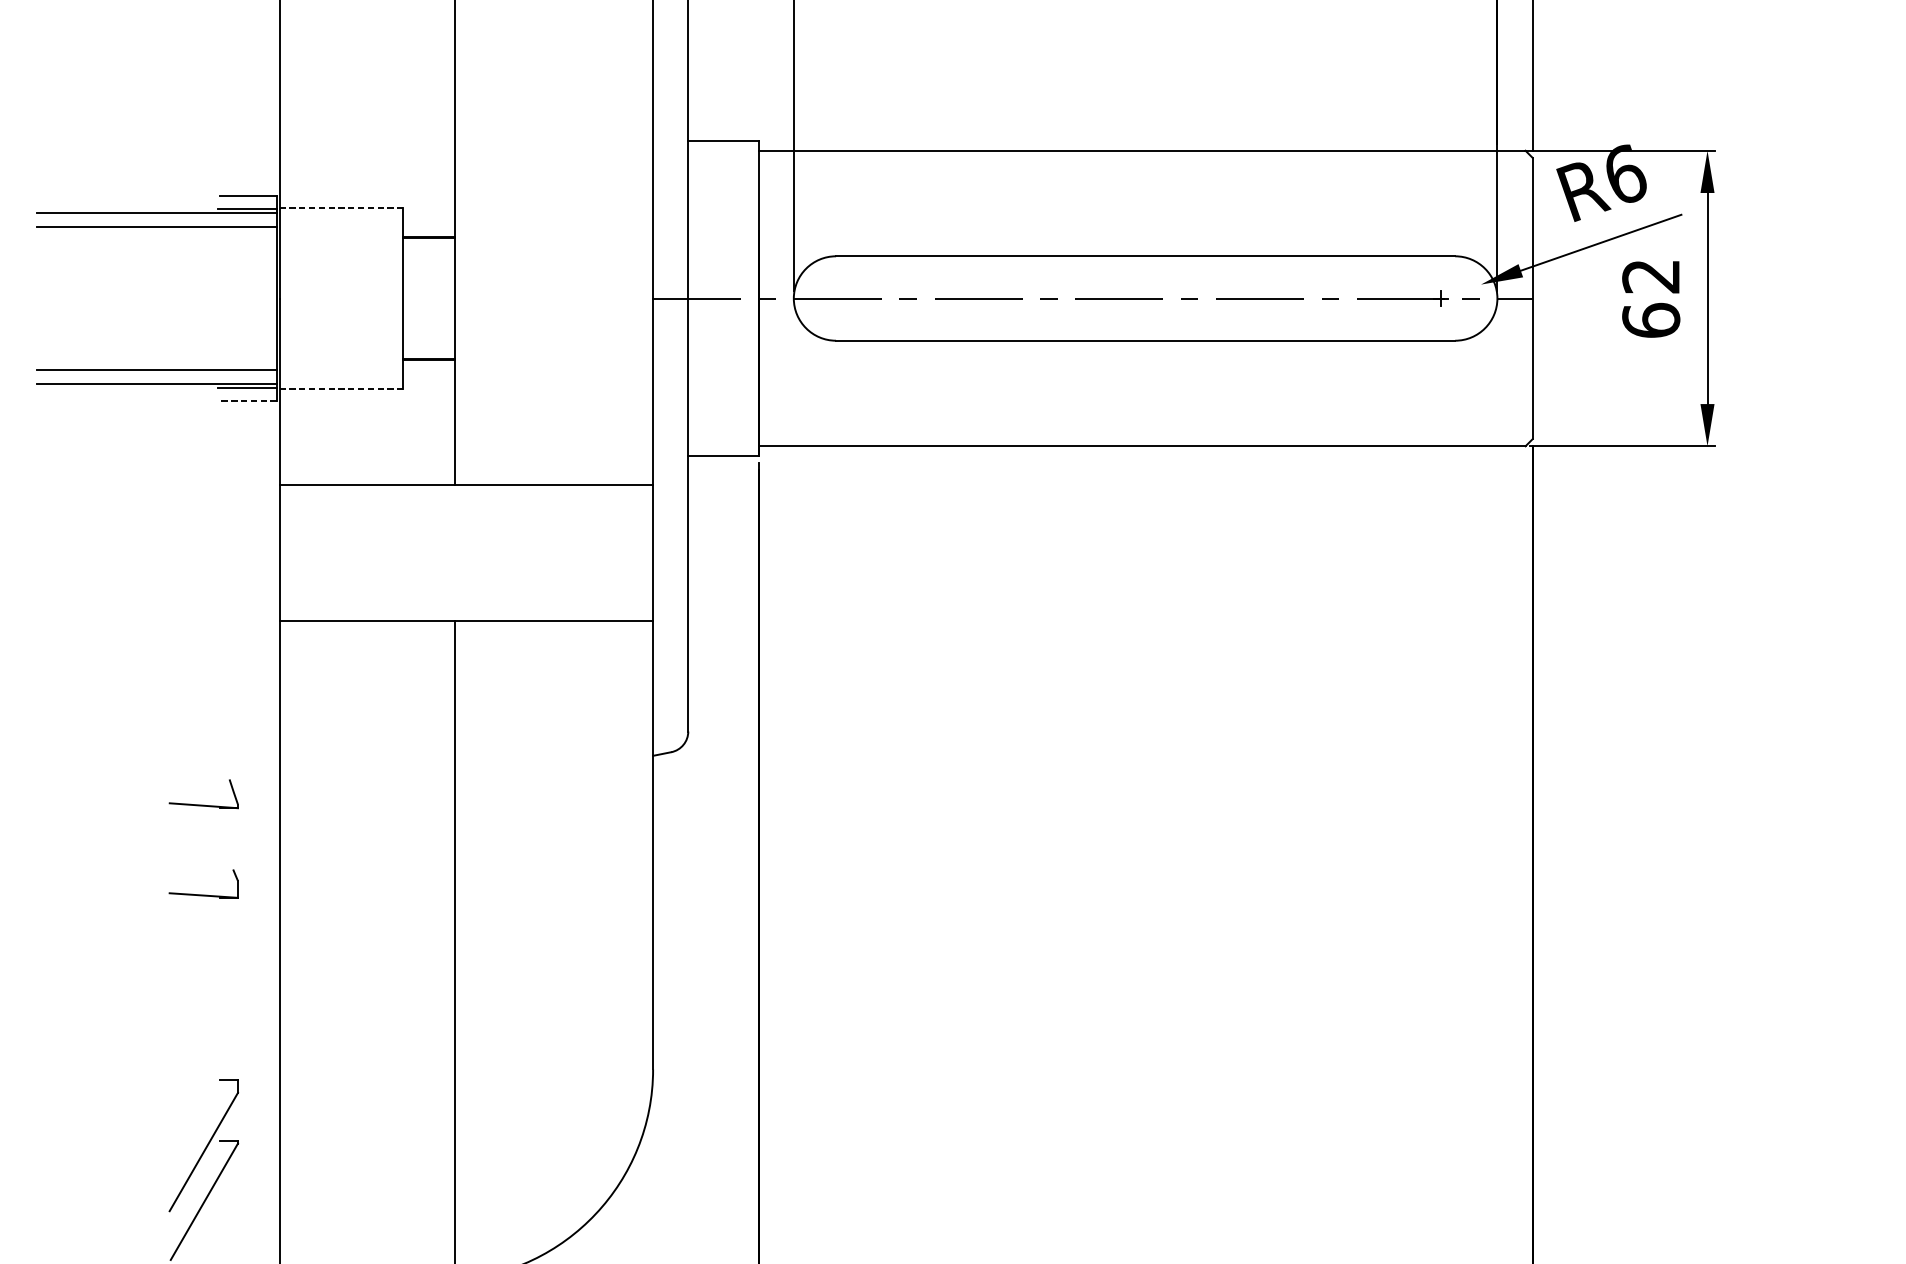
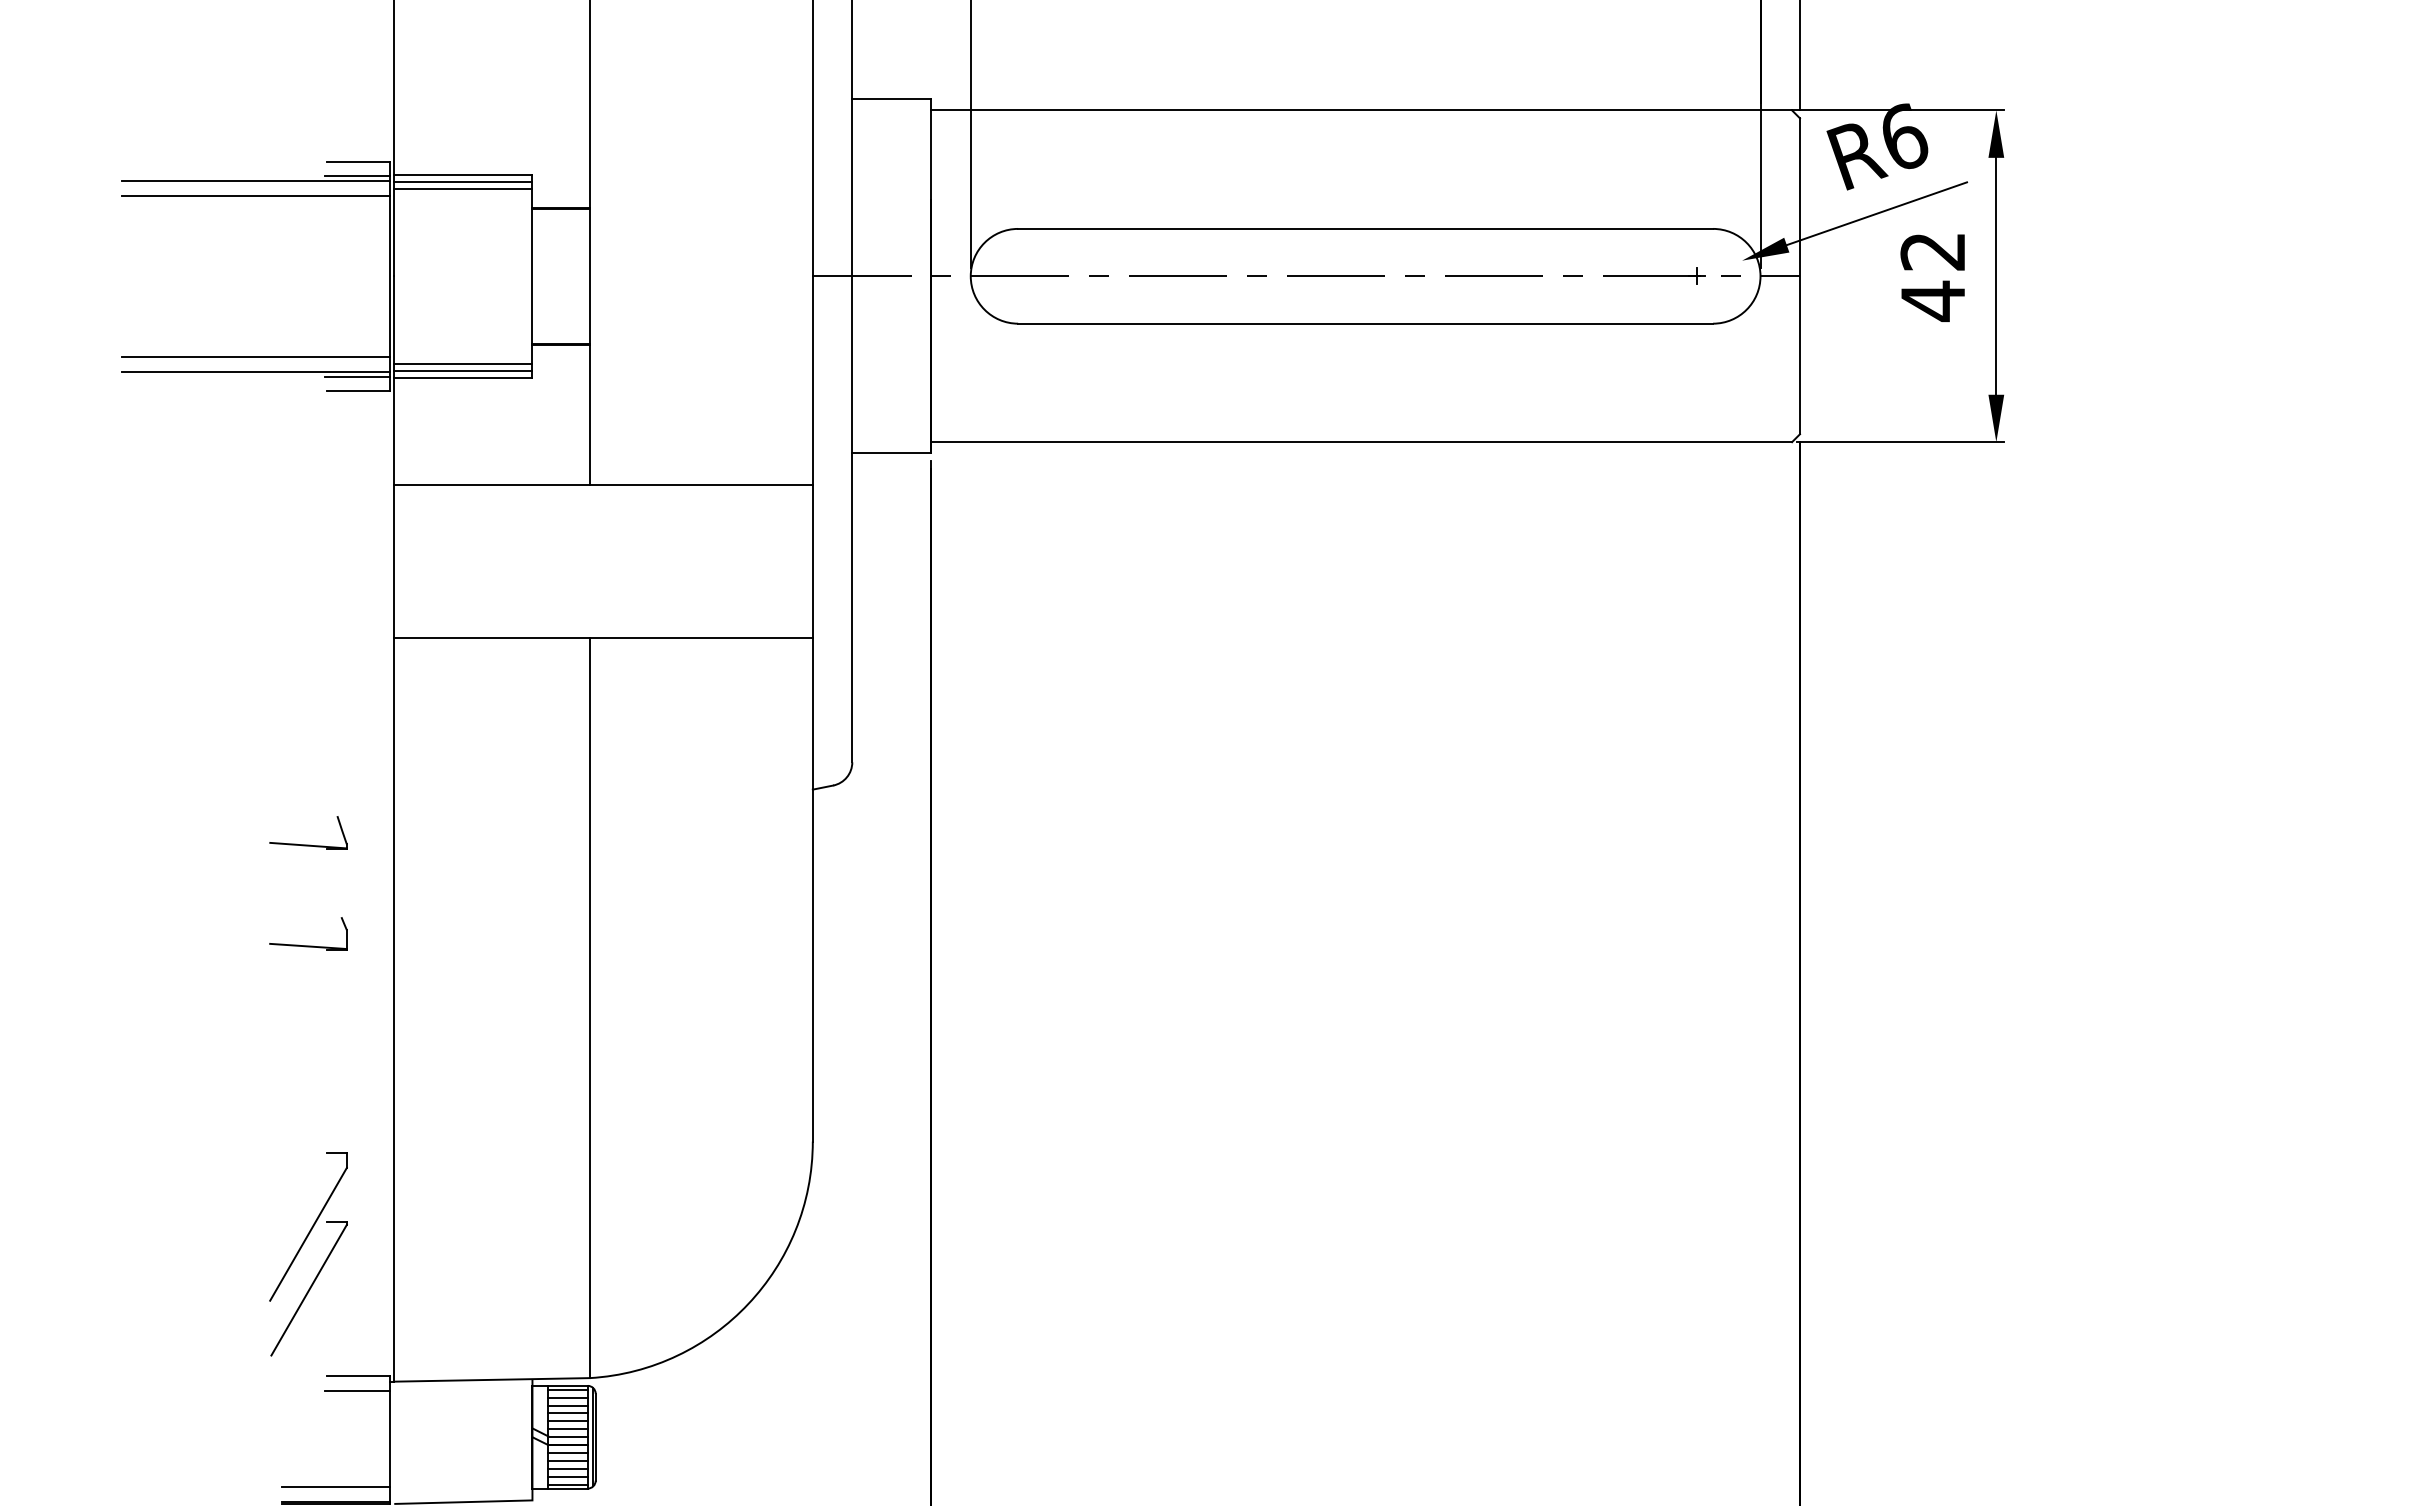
line: (341, 207) -> (462, 174), dashed -> solid
line: (341, 214) -> (463, 181), added
line: (341, 220) -> (463, 188), added
text: (1650, 320) -> (1932, 301), 62 -> 42
line: (341, 376) -> (463, 363), added
line: (341, 382) -> (463, 370), added
line: (341, 388) -> (462, 377), dashed -> solid
line: (248, 401) -> (358, 391), dashed -> solid

